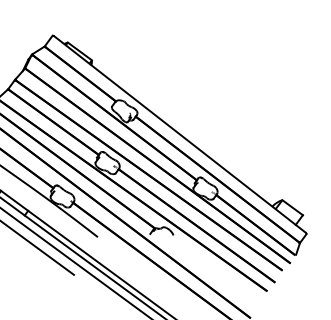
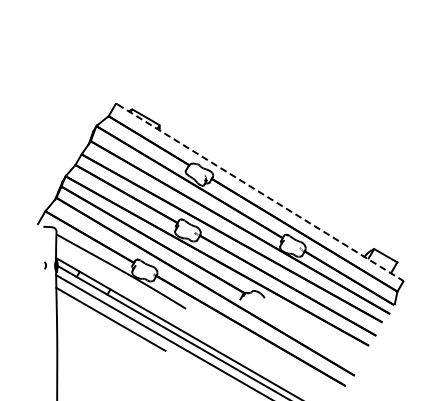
line: (180, 134) -> (260, 192), solid -> dashed

